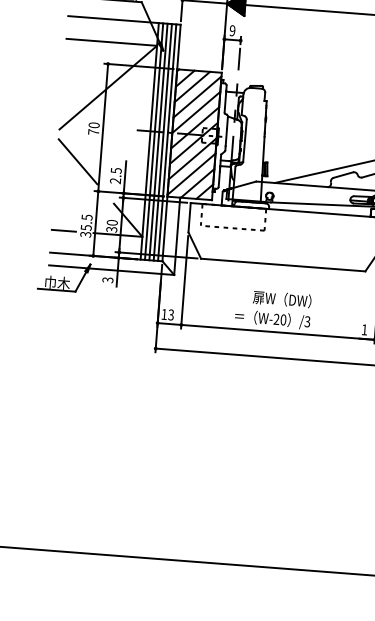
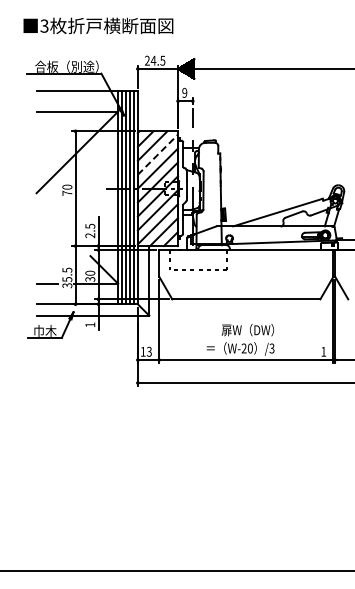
line: (198, 96) -> (158, 154), solid -> dashed
line: (78, 161) -> (55, 220), removed
text: (108, 279) -> (90, 324), 3 -> 1

